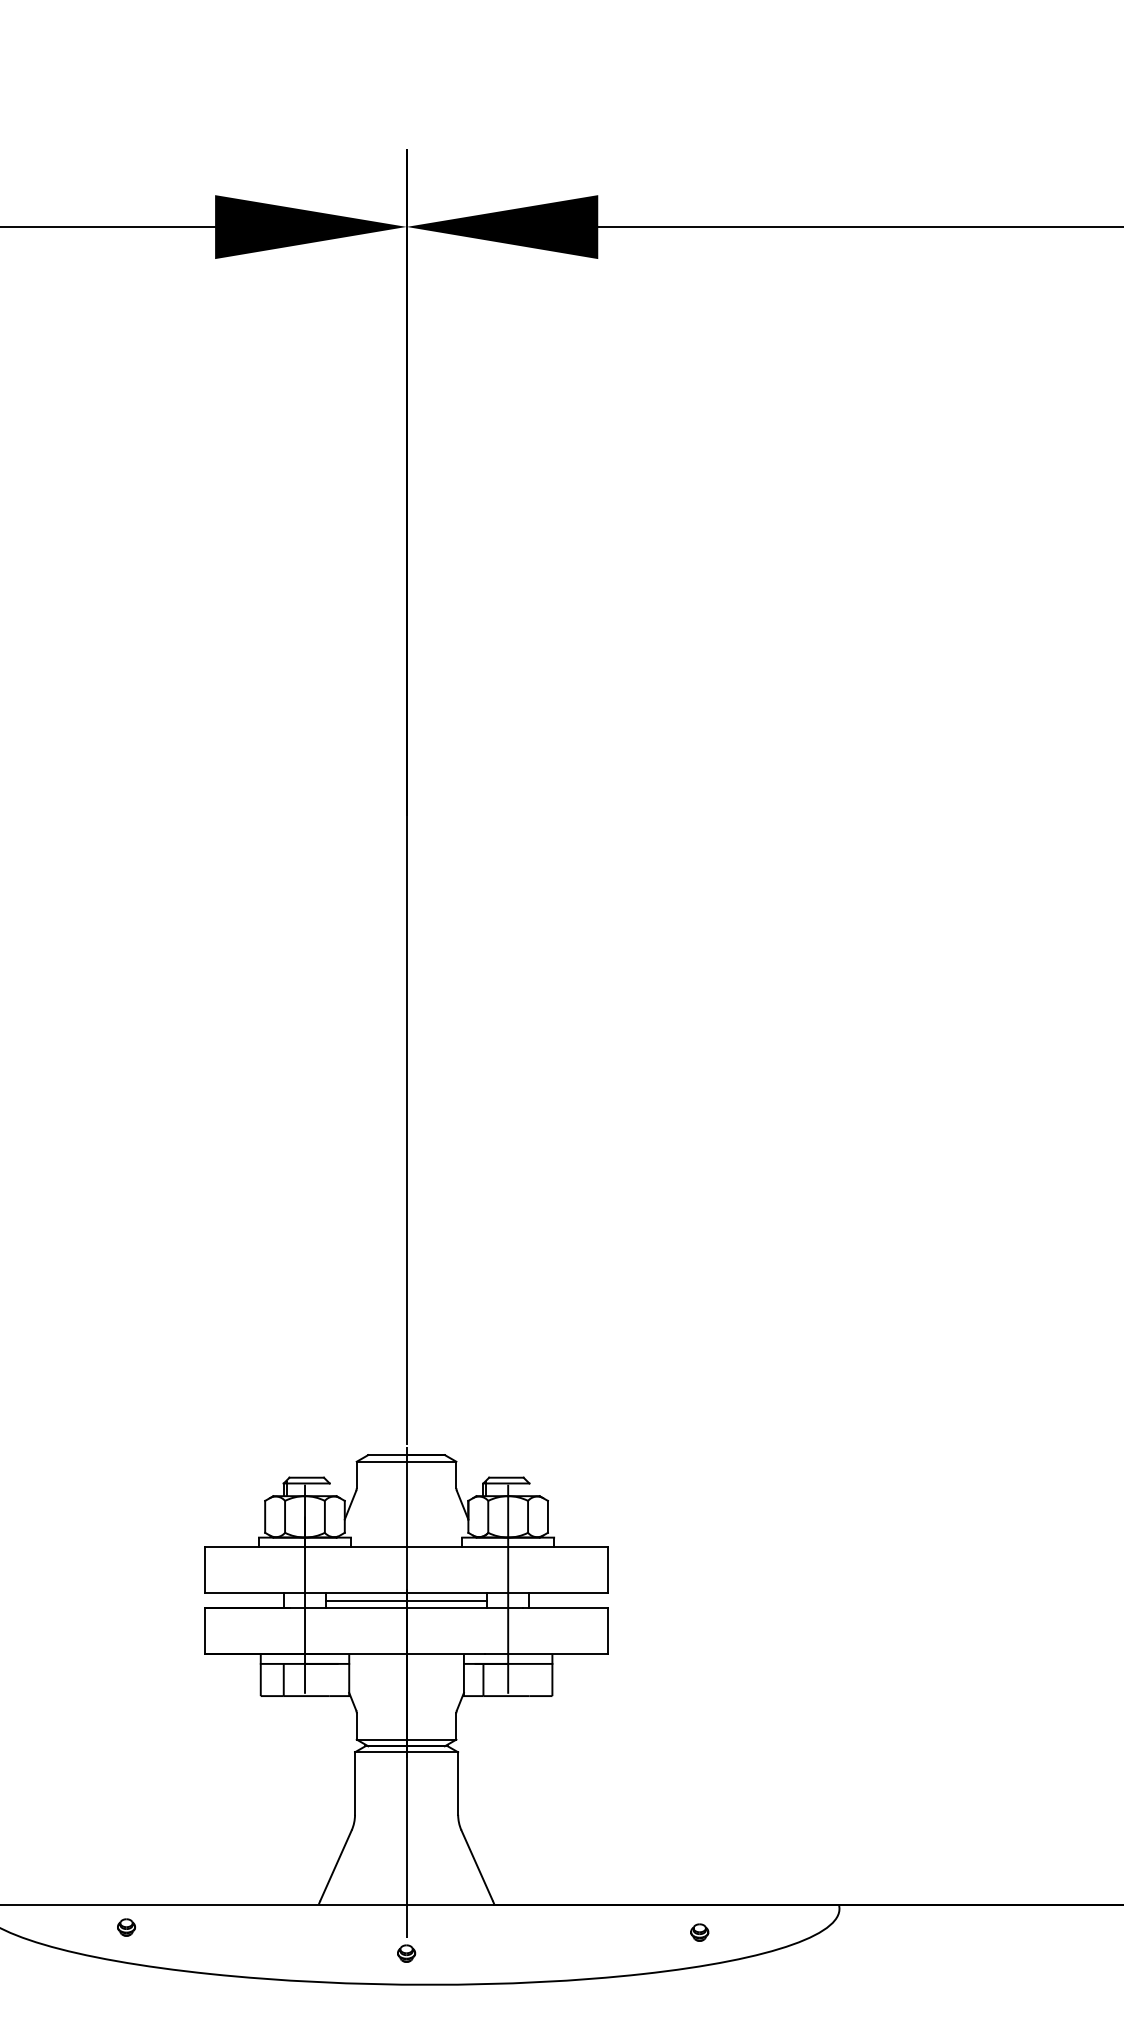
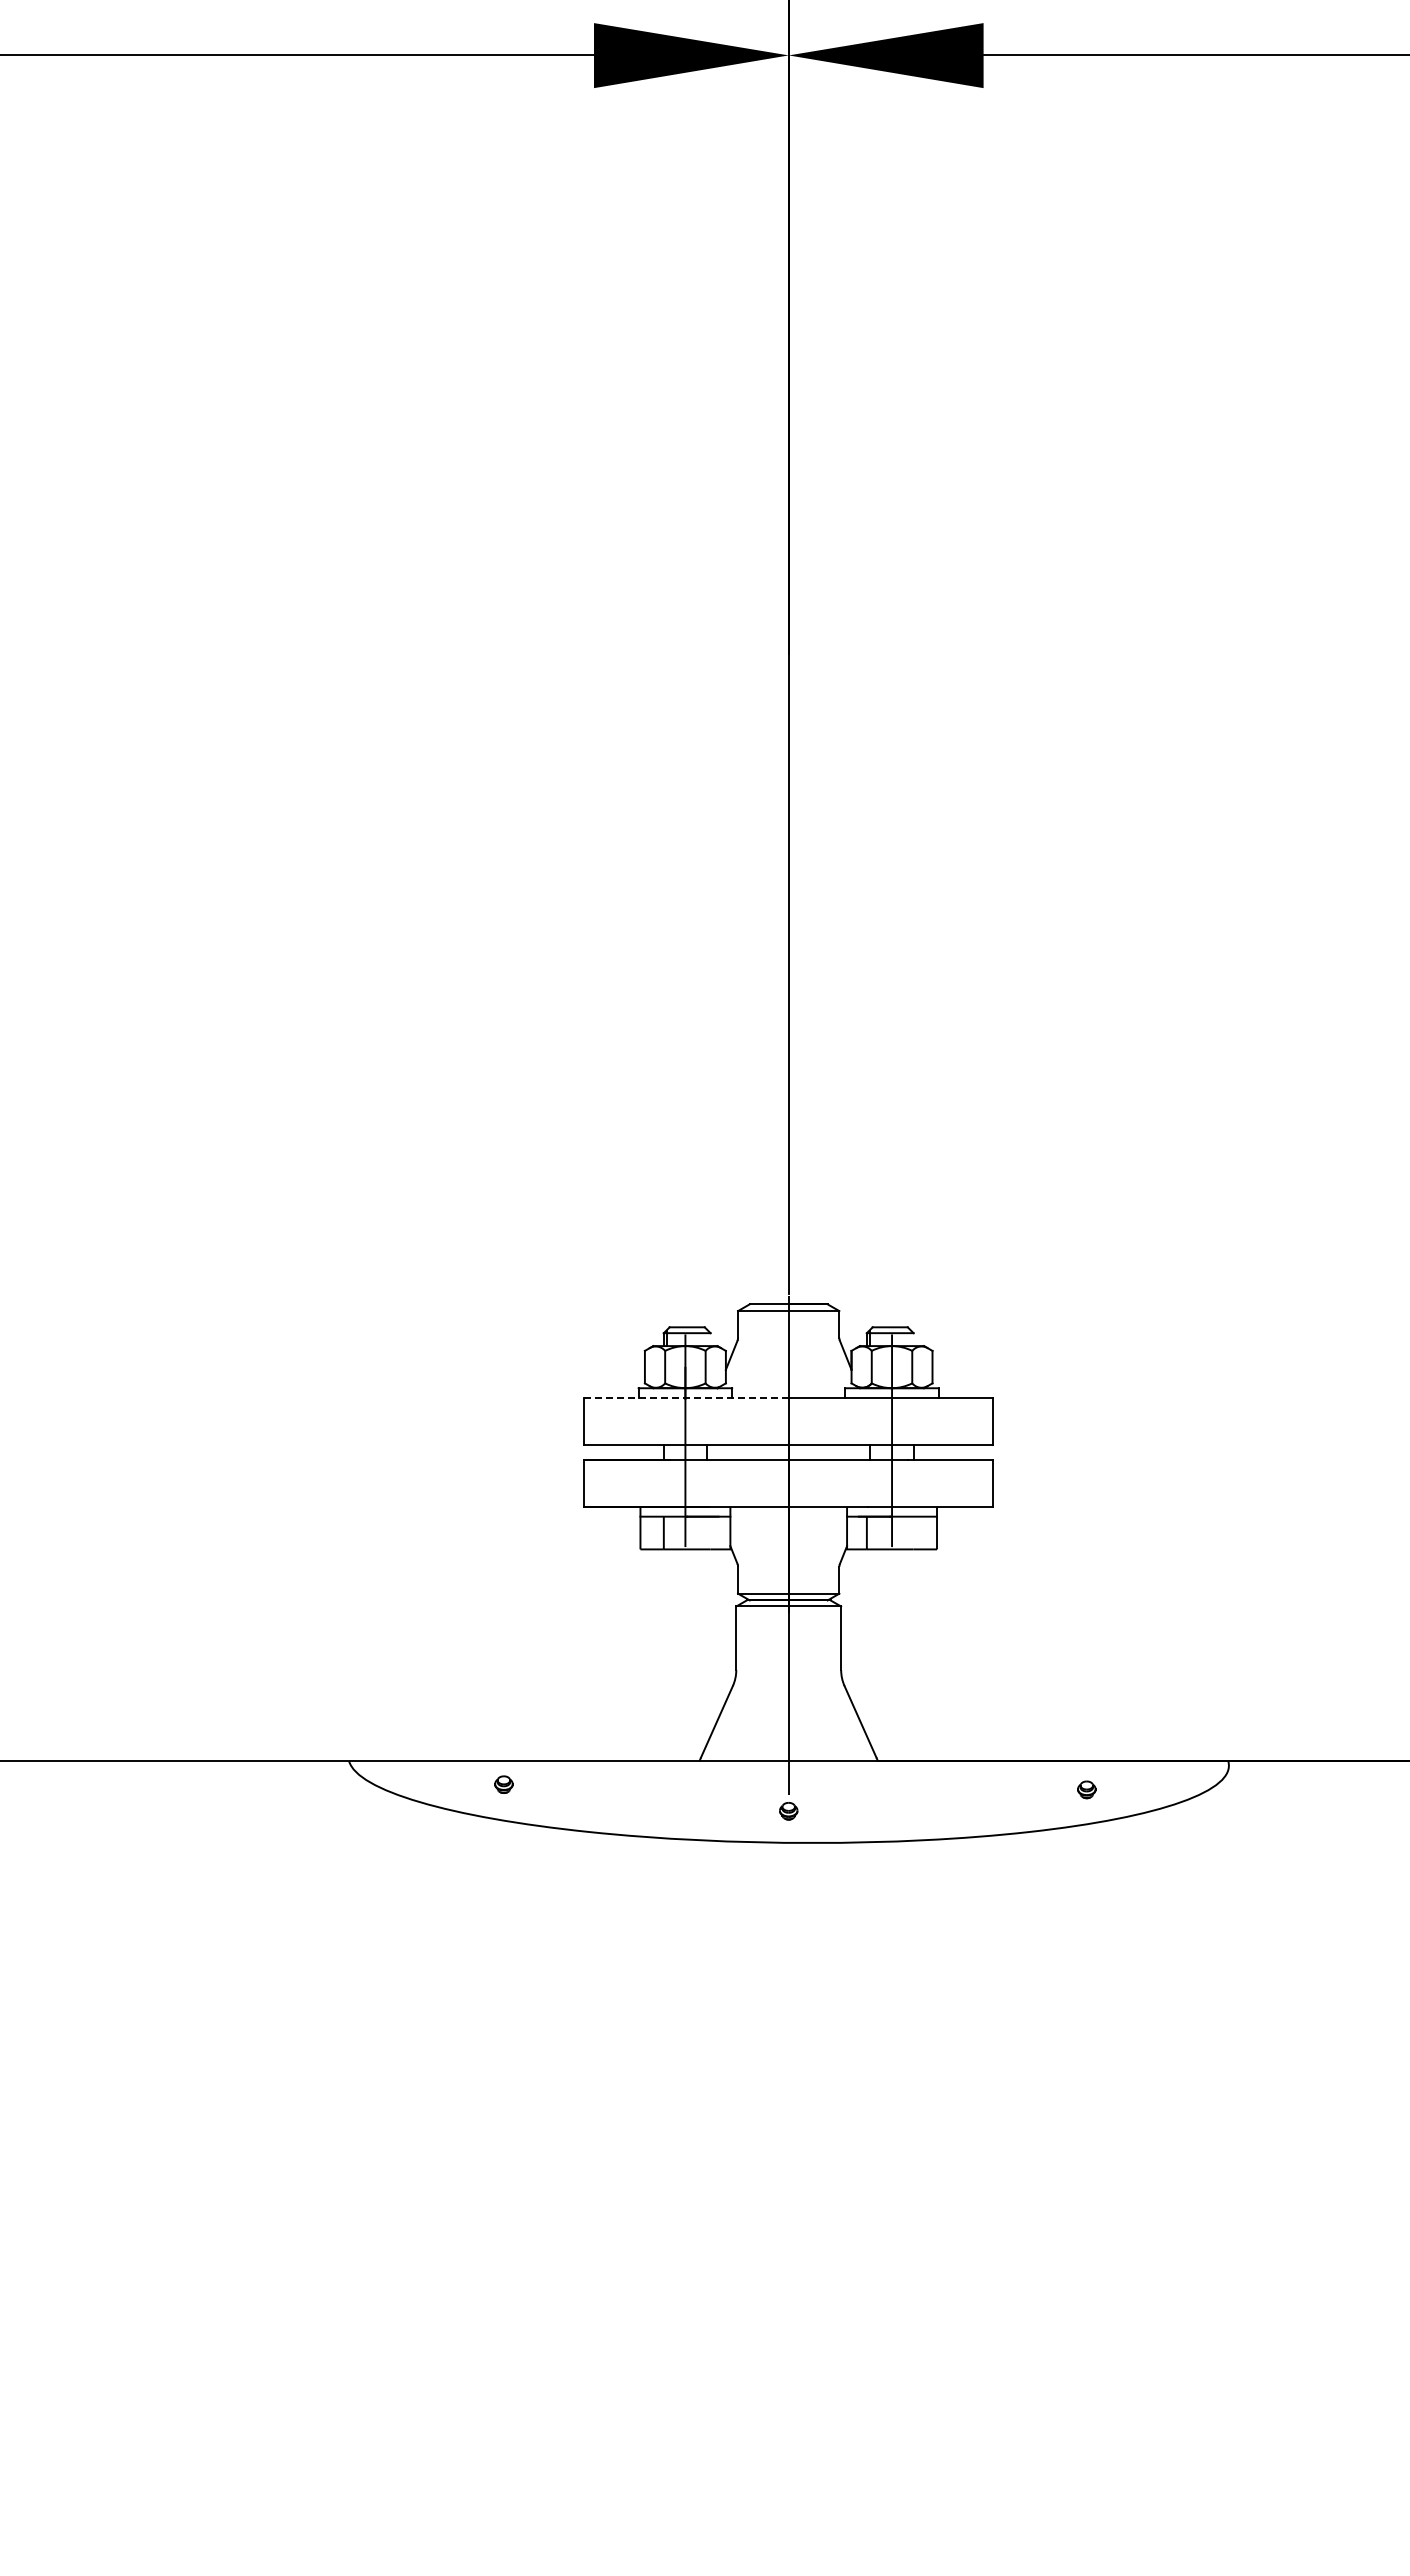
line: (306, 1546) -> (686, 1397), solid -> dashed
line: (406, 1600) -> (788, 1452), removed

